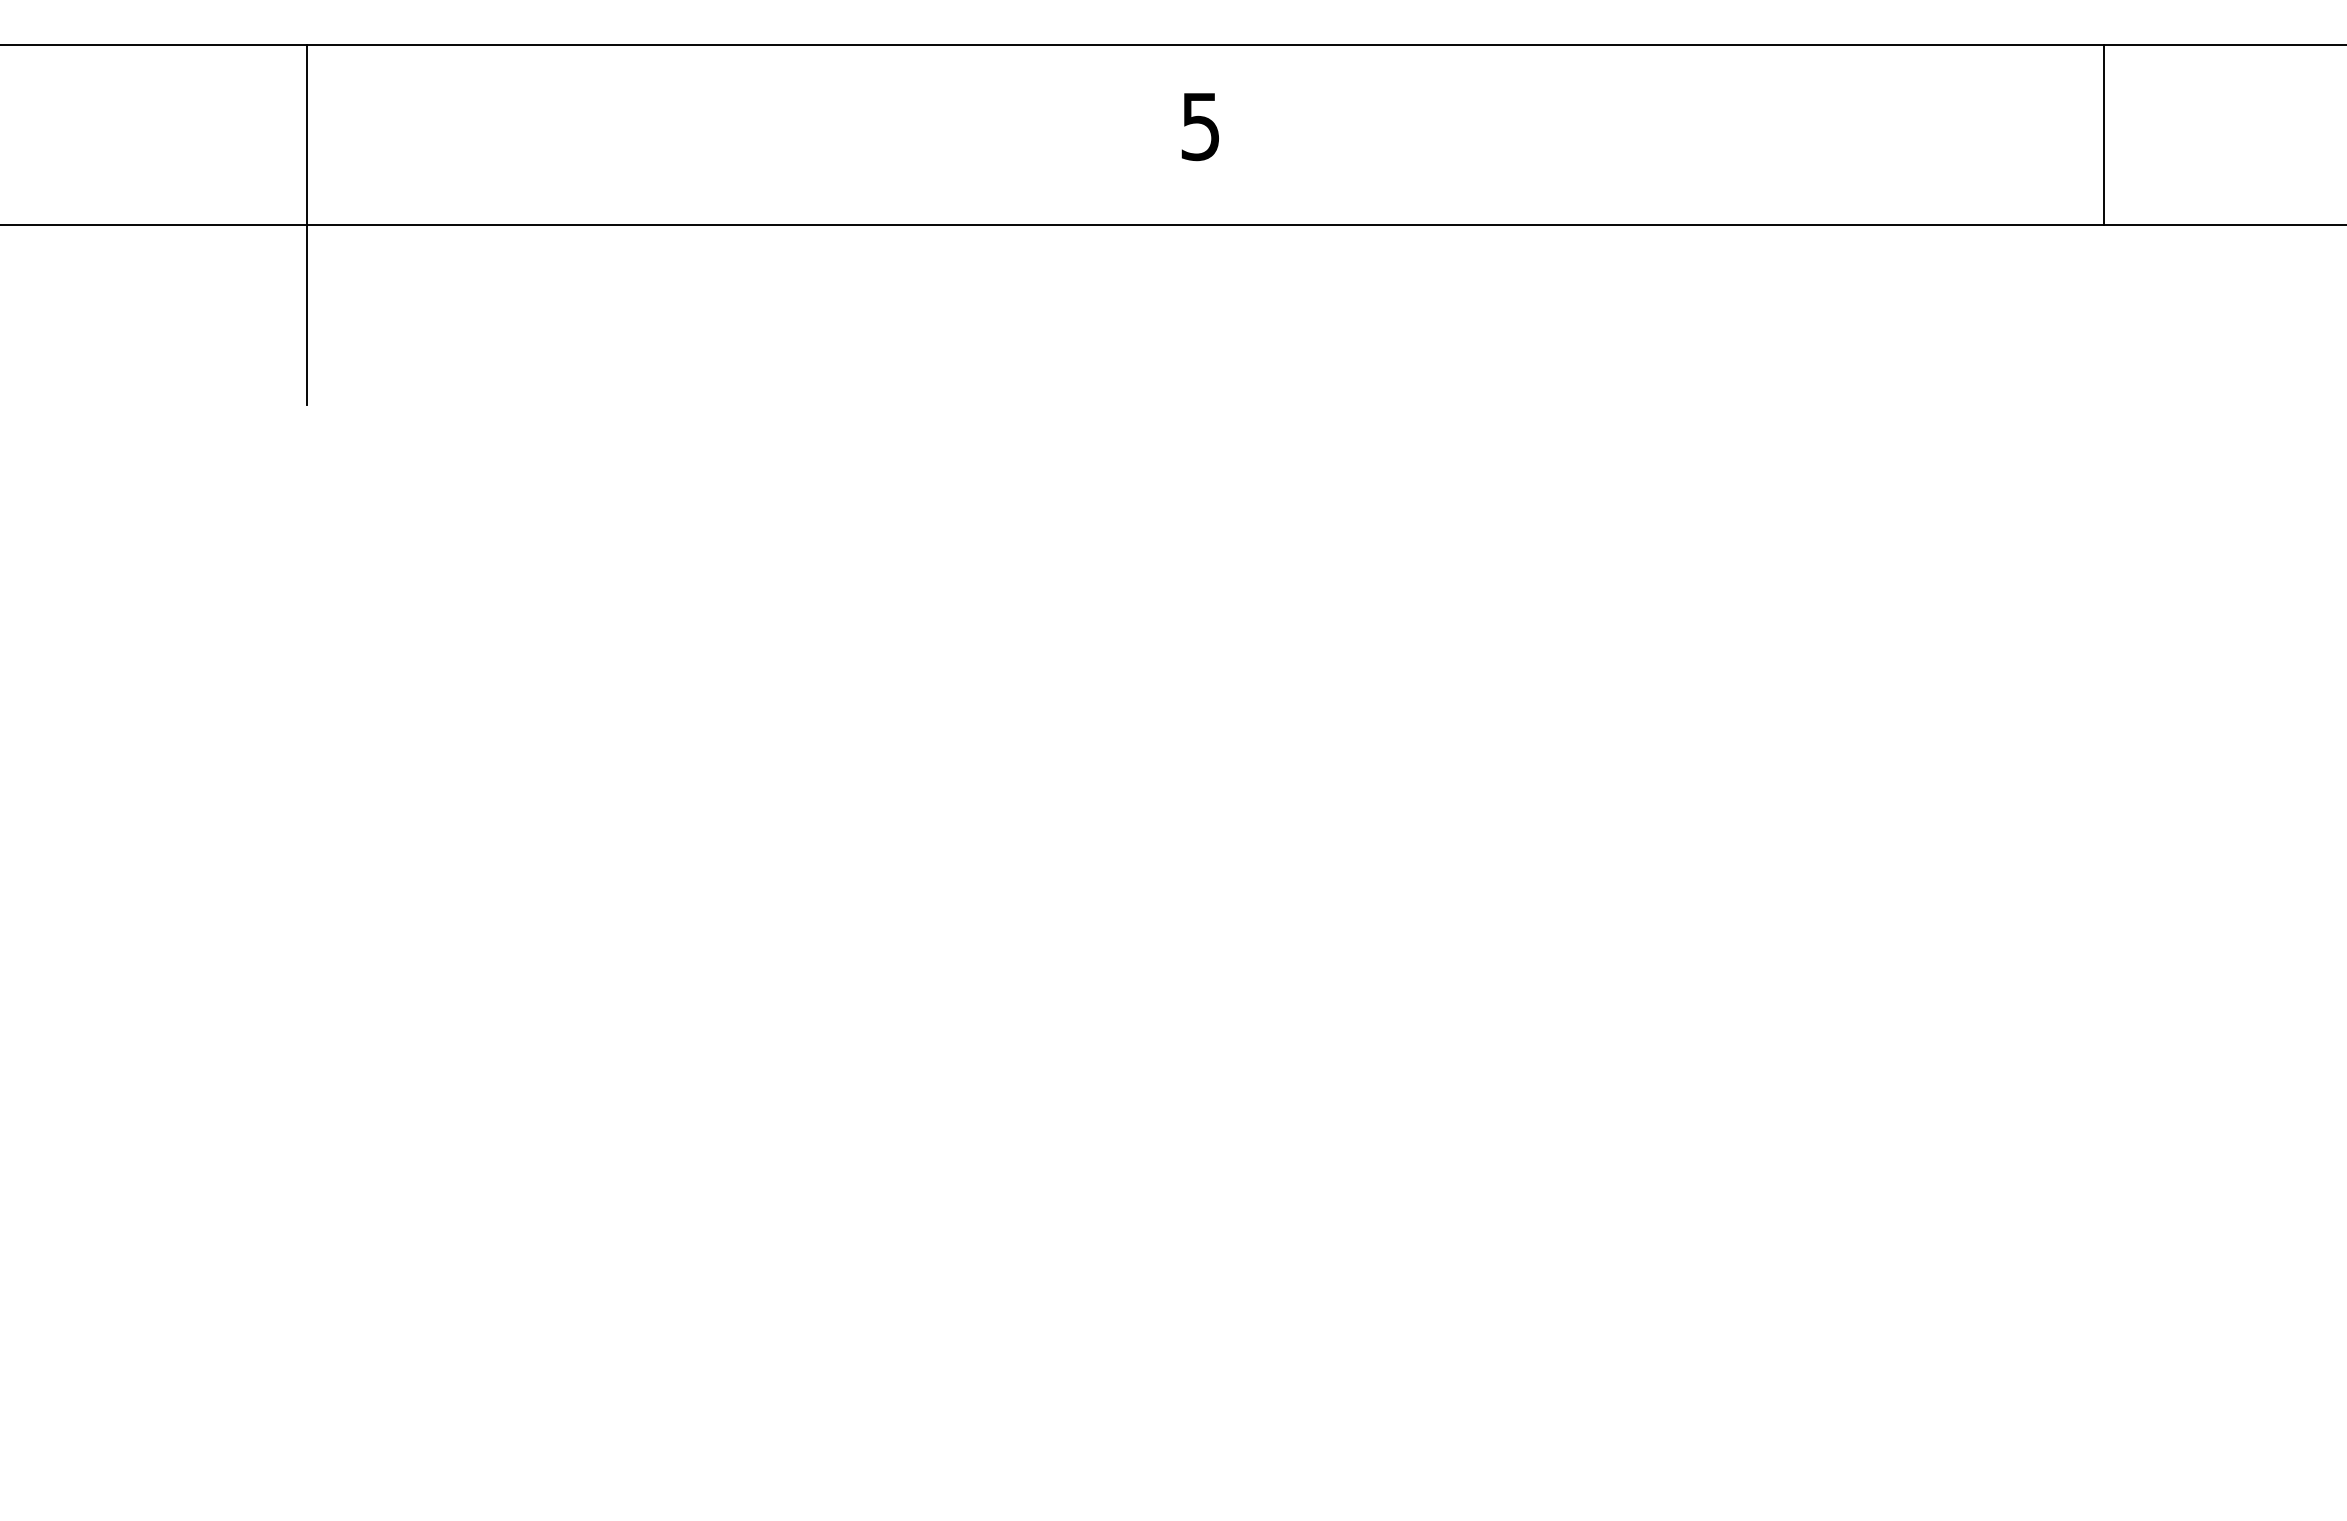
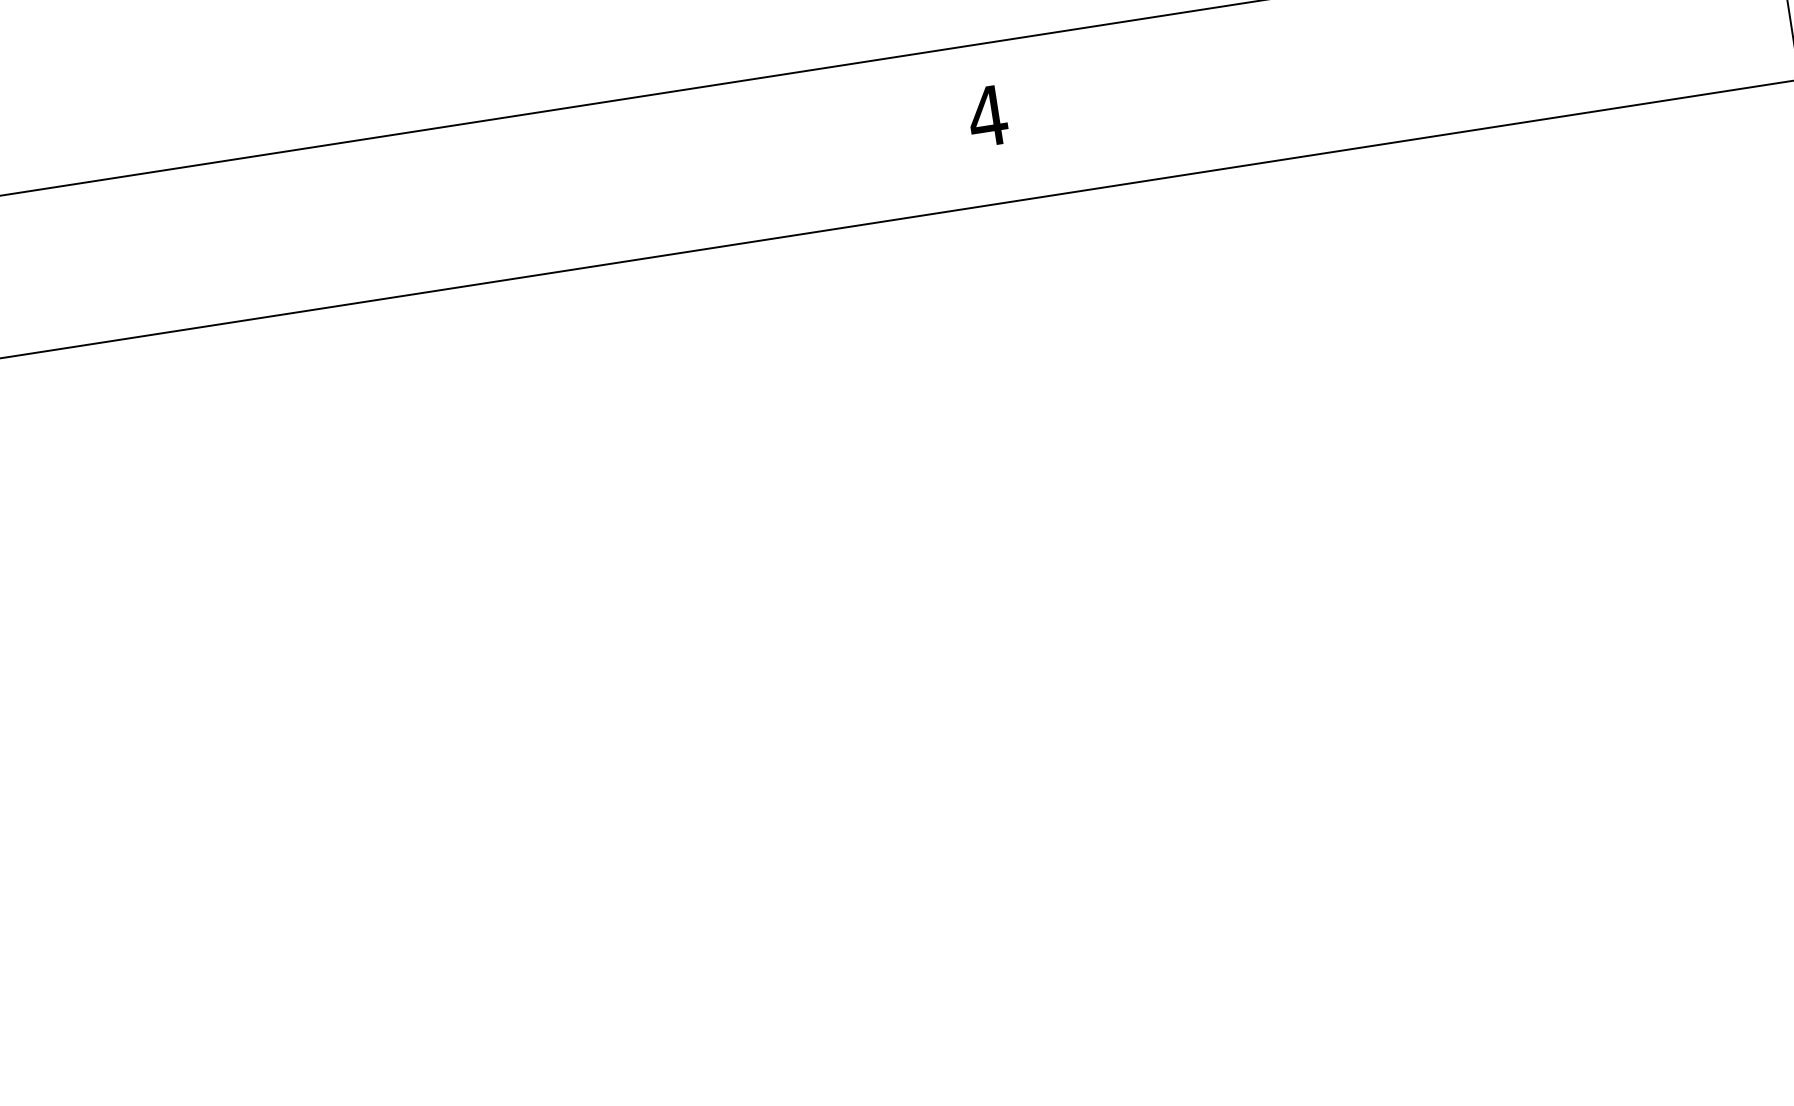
text: (1200, 127) -> (987, 117), 5 -> 4
line: (307, 224) -> (211, 324), removed

